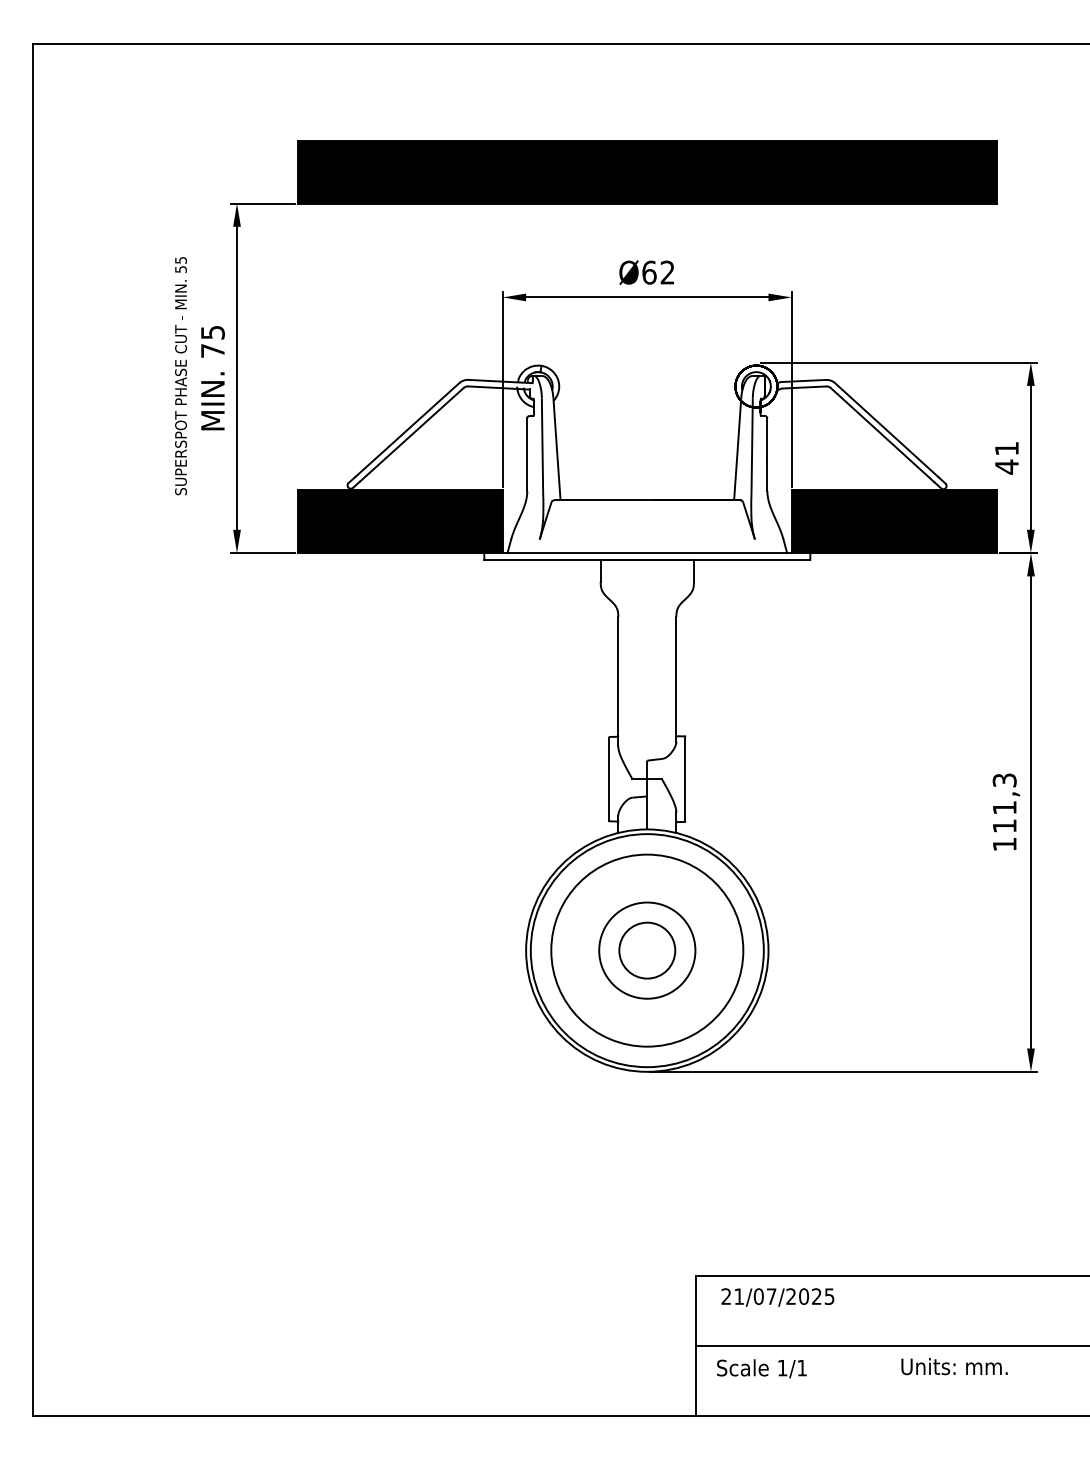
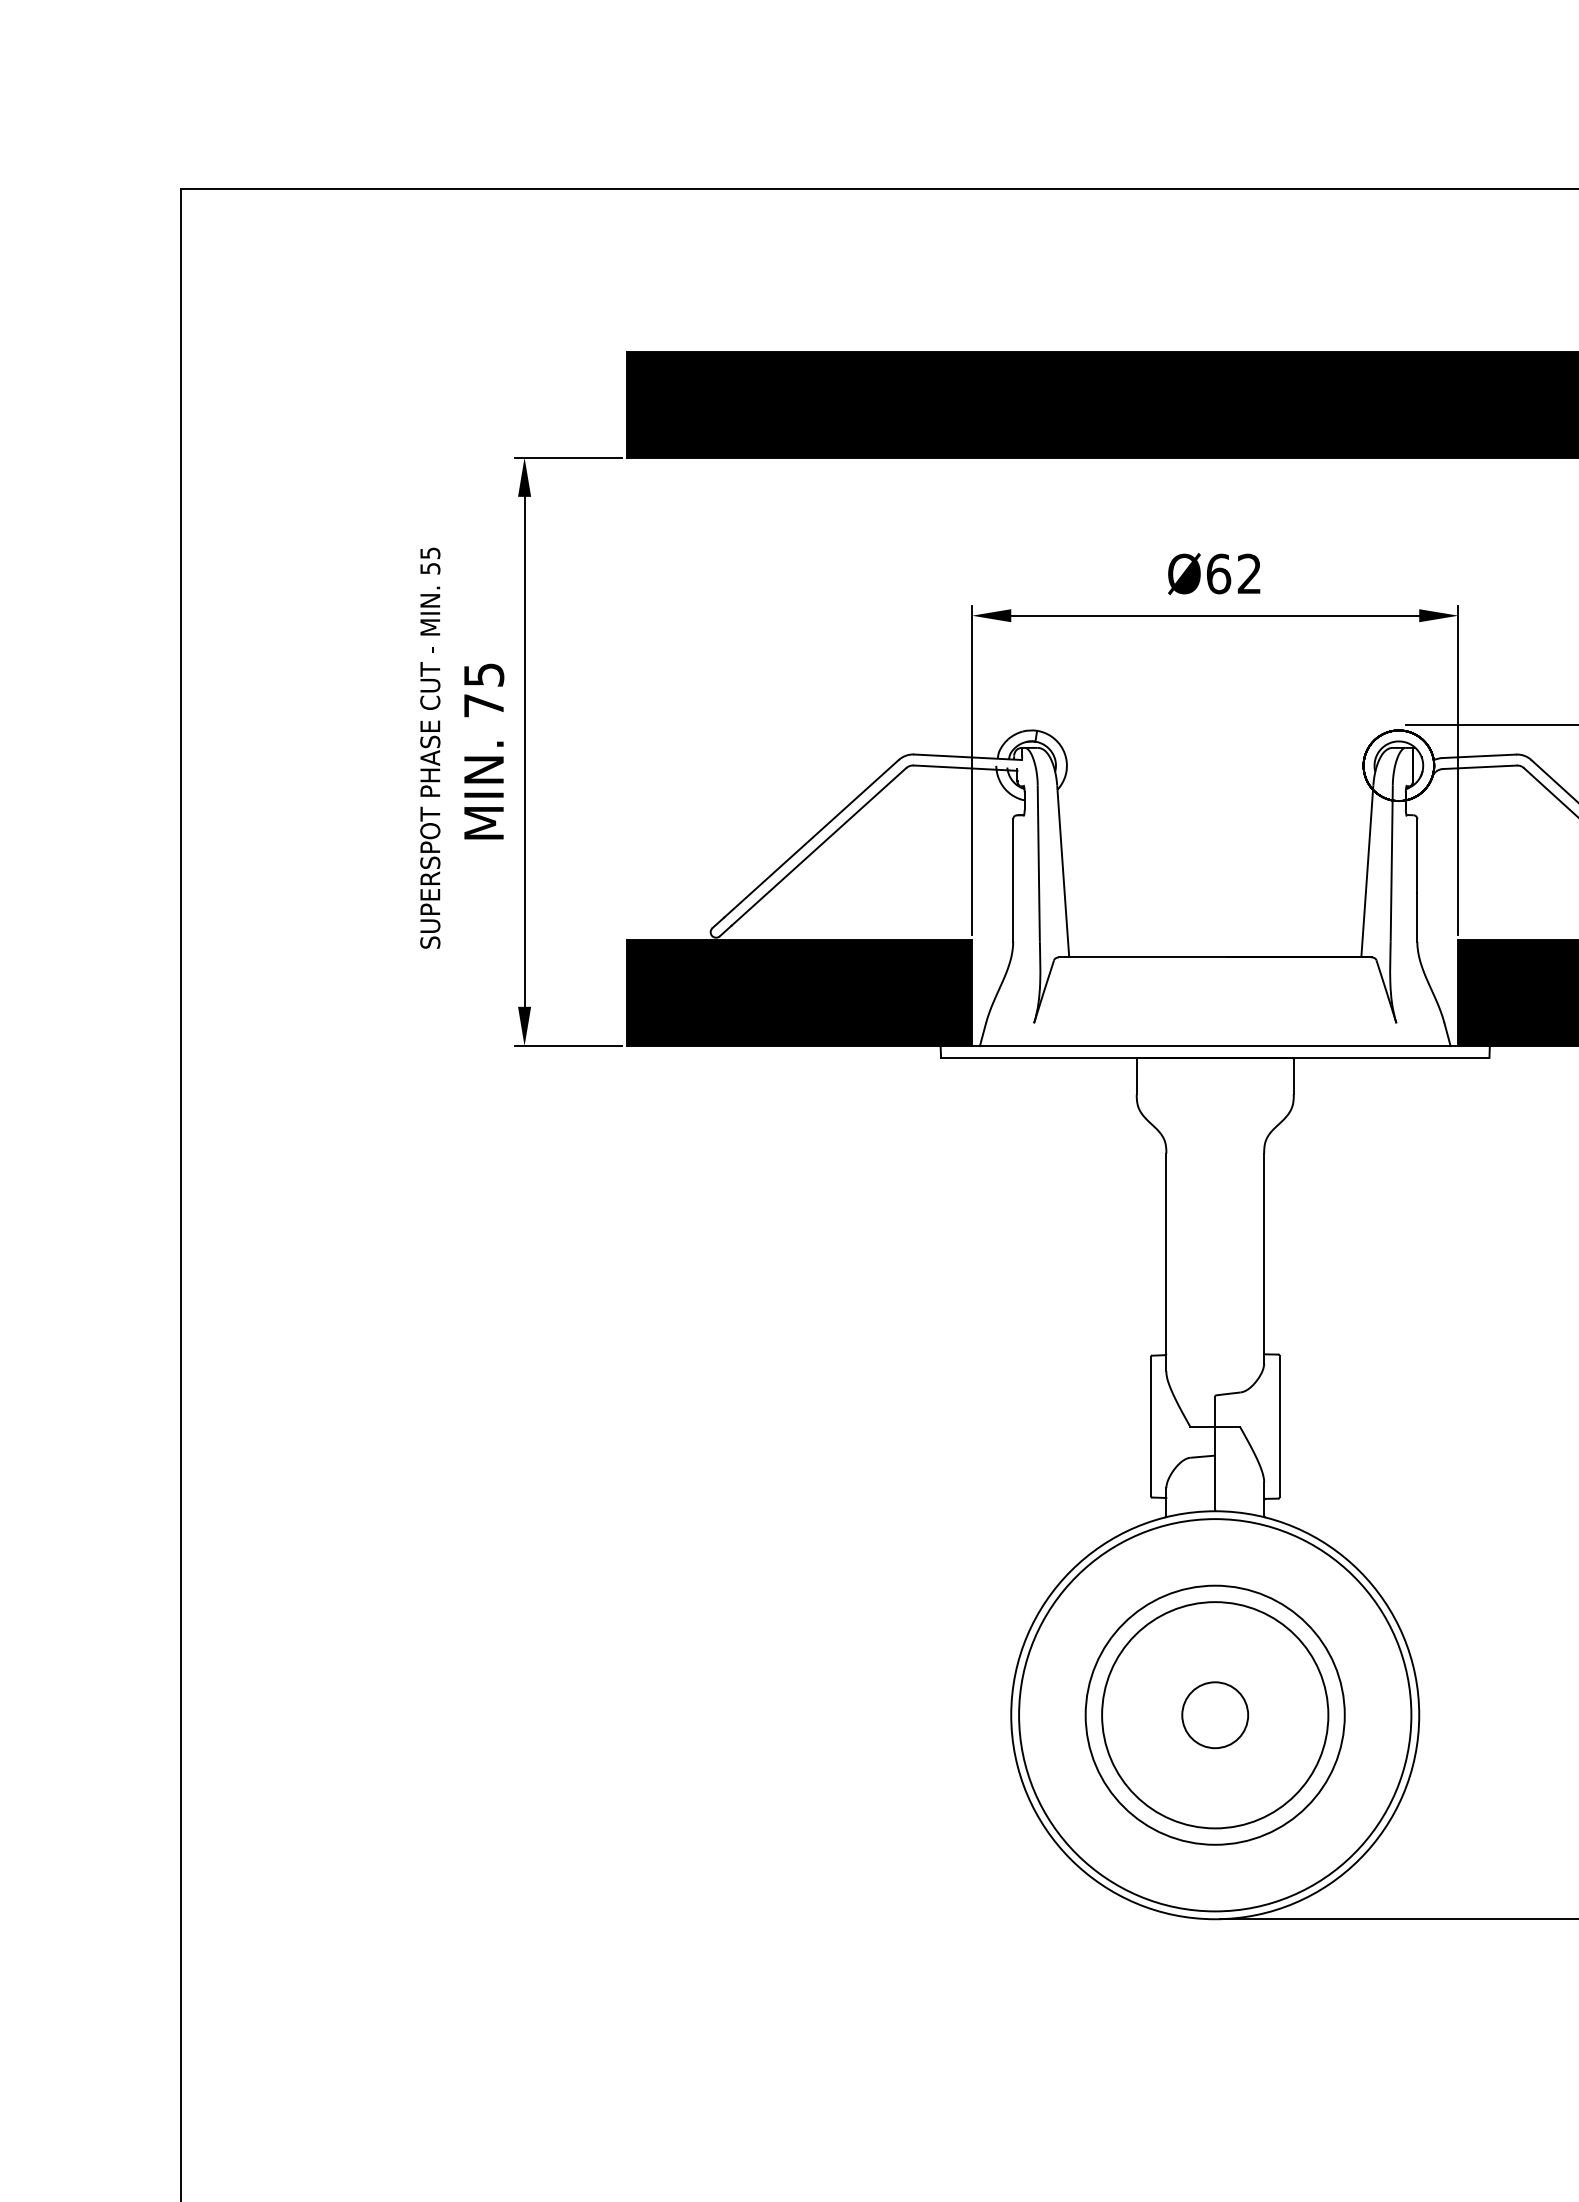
circle: (647, 950) -> (1215, 1715), size x0.7
circle: (647, 950) -> (1215, 1715), size x0.7
circle: (647, 950) -> (1215, 1715), size x1.6

